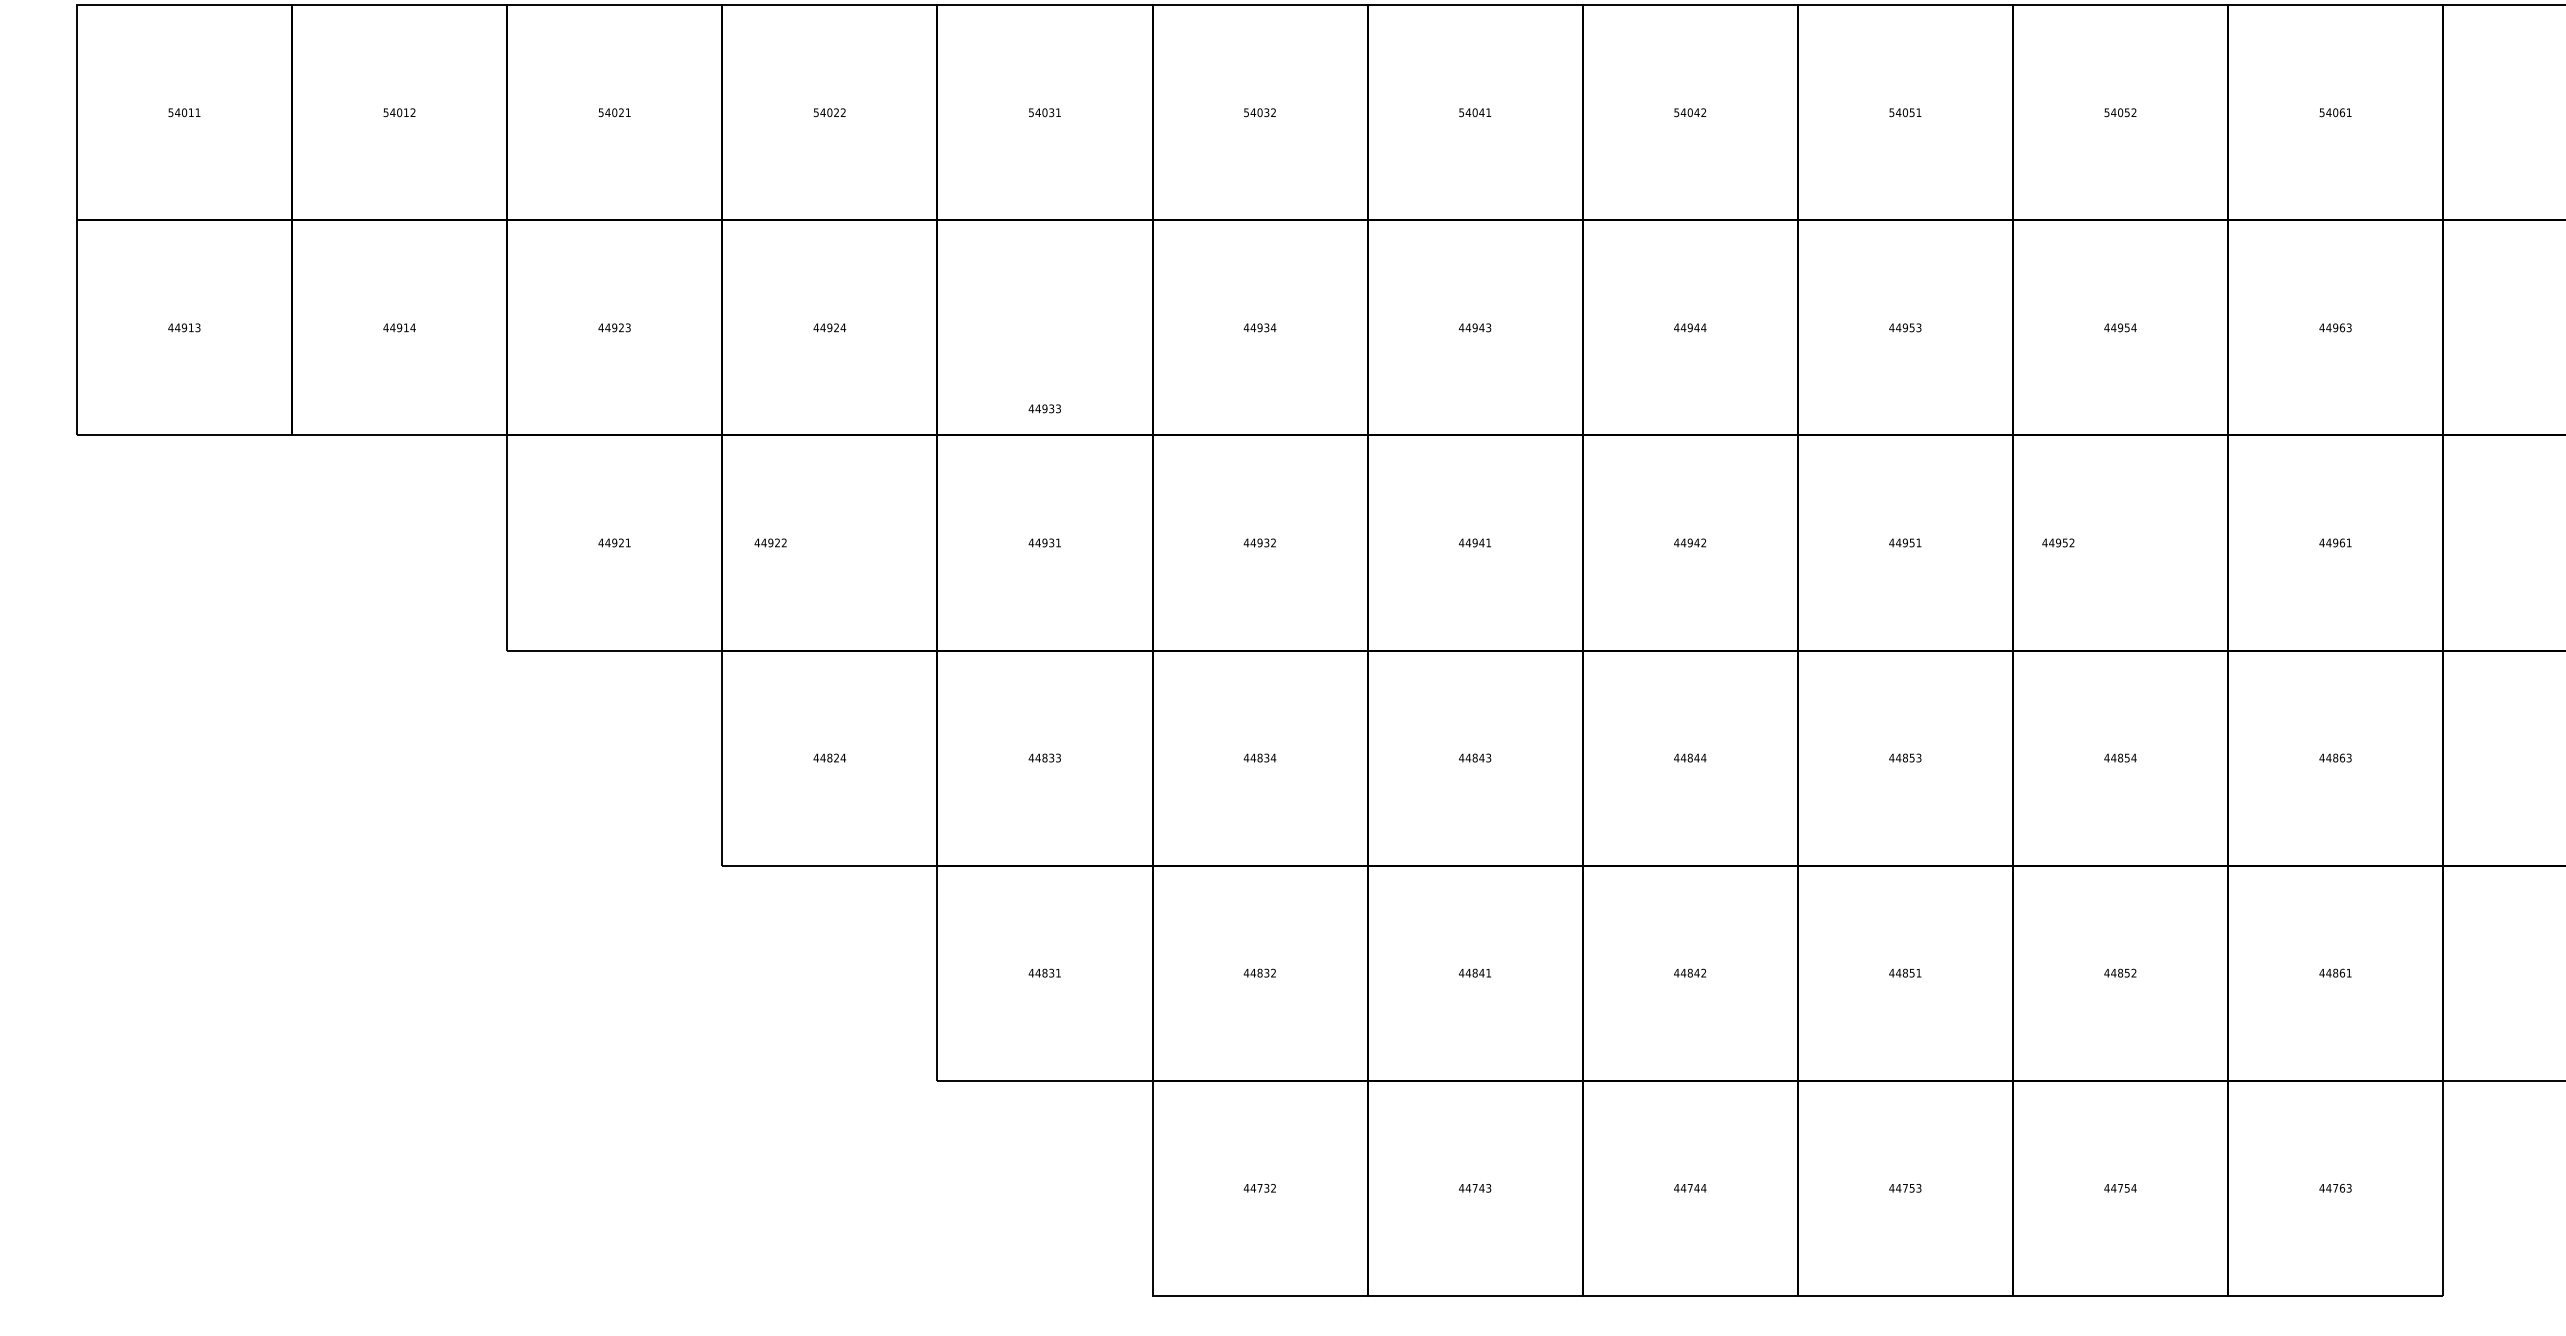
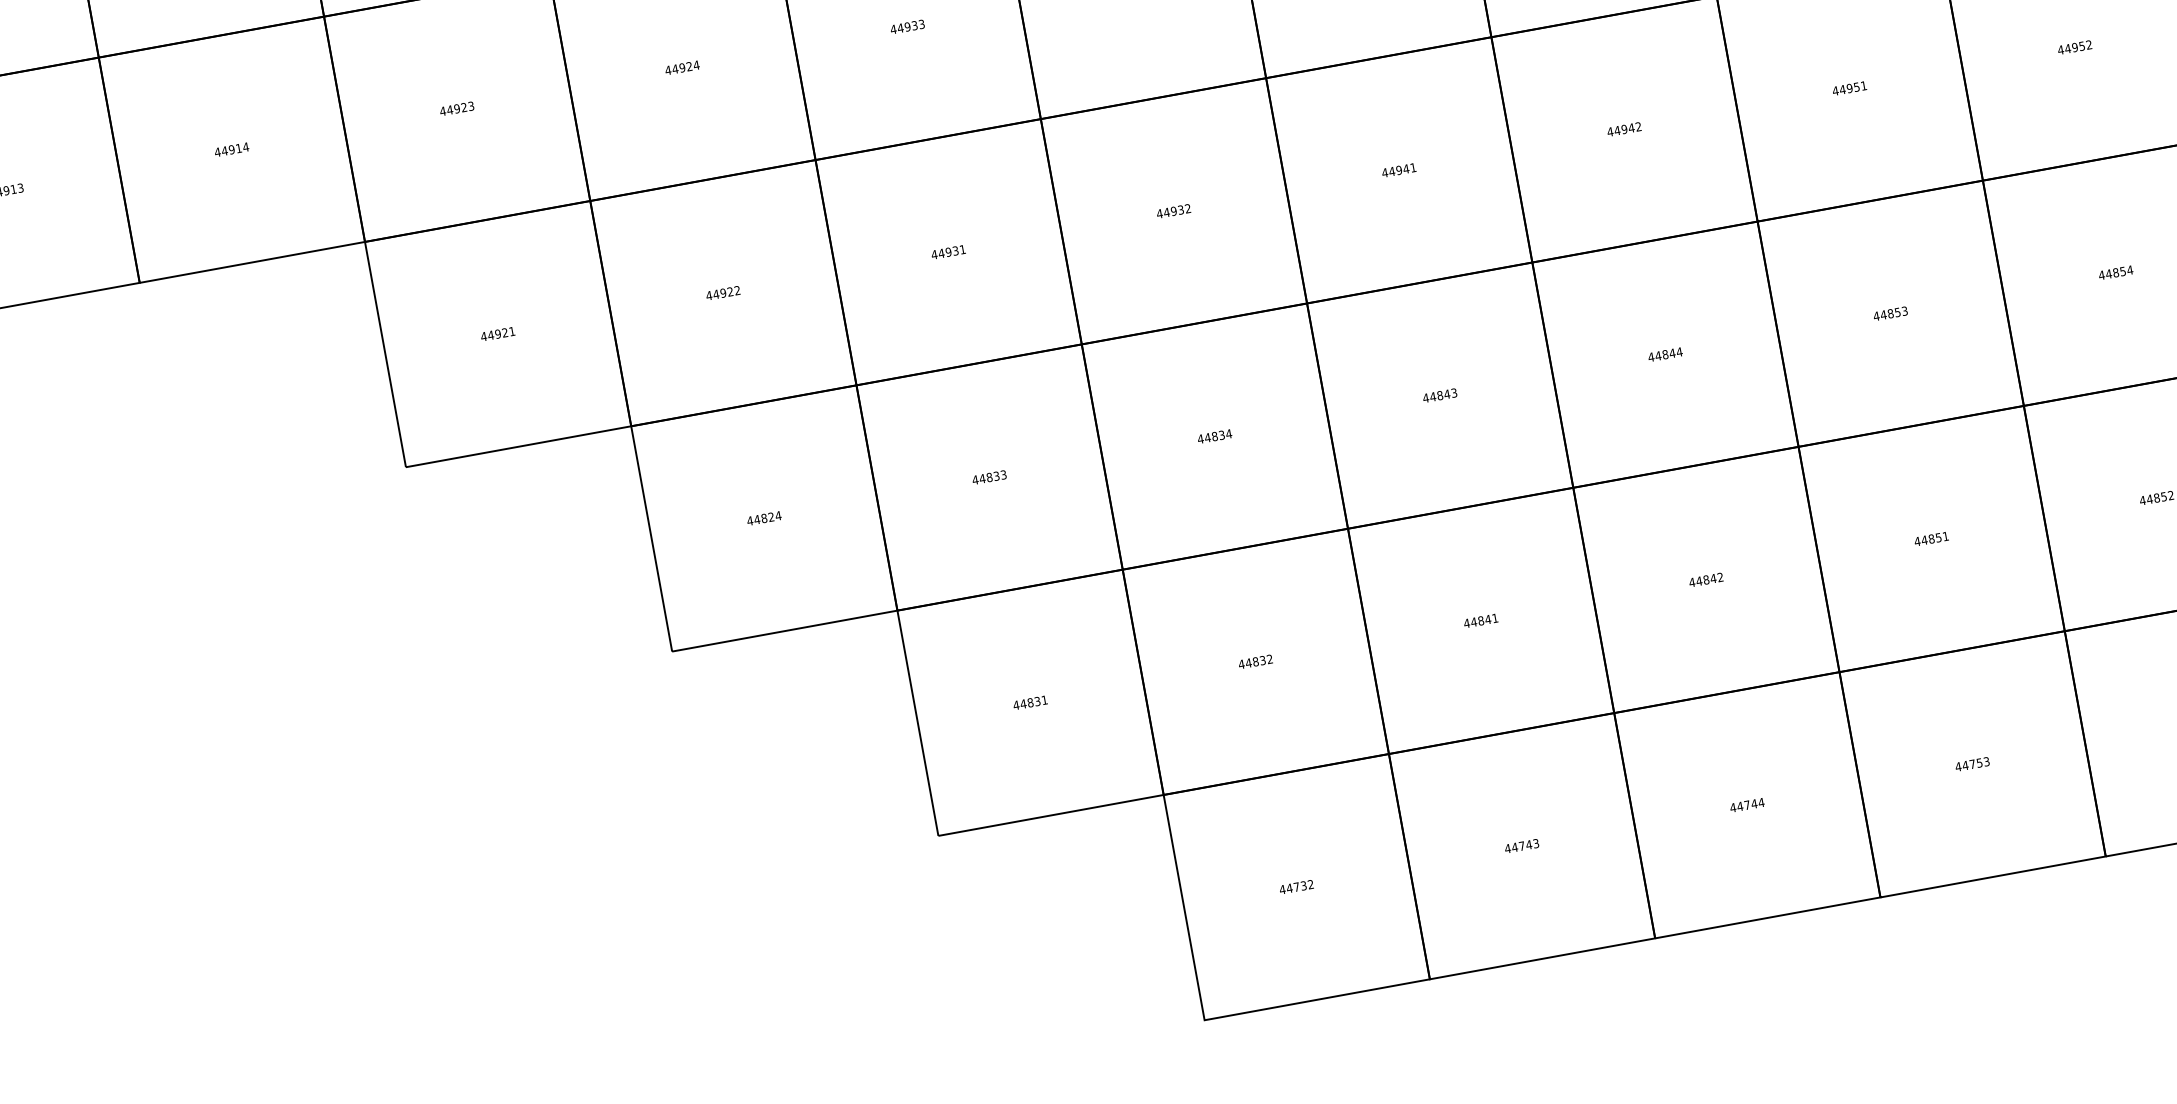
text: (1044, 408) -> (907, 26), moved
text: (770, 542) -> (722, 292), moved
text: (2058, 542) -> (2074, 47), moved

